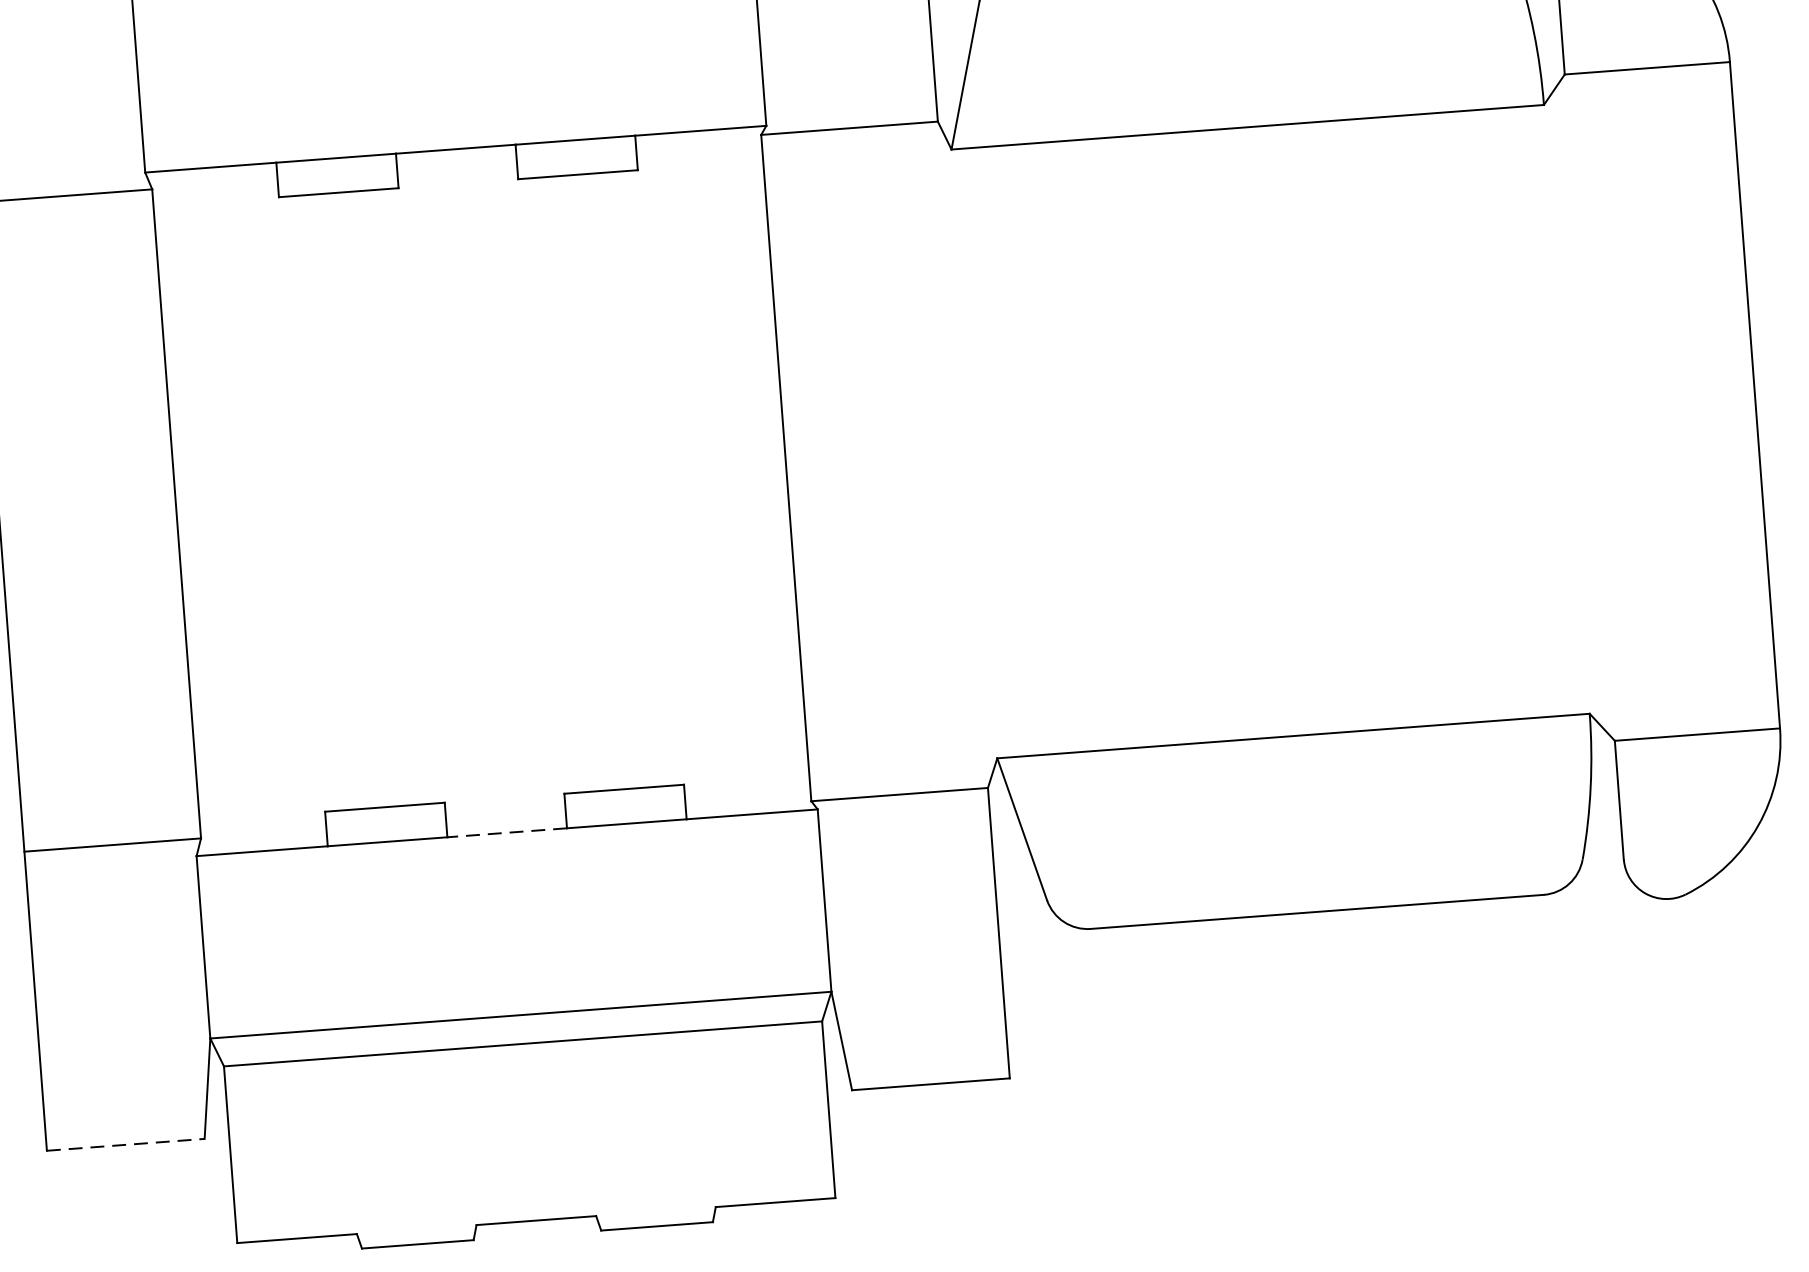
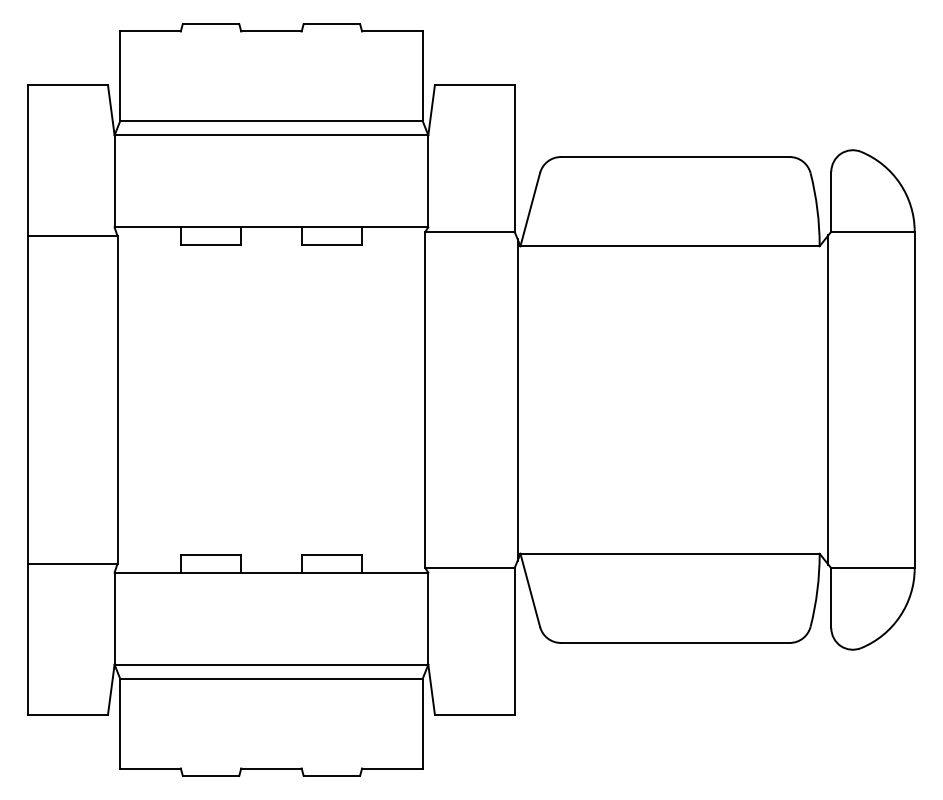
line: (1584, 407) -> (828, 399), added
line: (968, 453) -> (517, 399), added
line: (505, 832) -> (270, 572), dashed -> solid
line: (126, 1143) -> (68, 714), dashed -> solid

